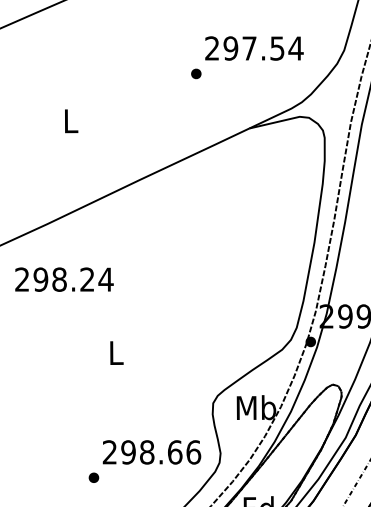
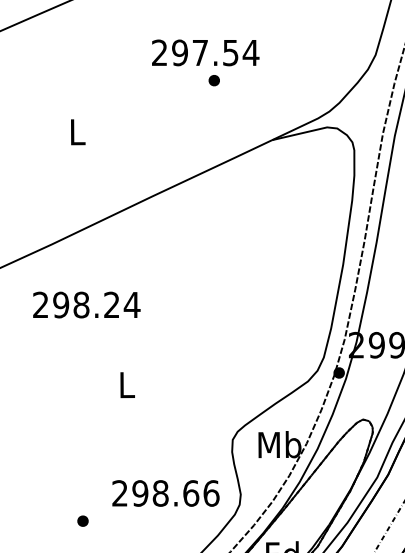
text: (254, 48) -> (205, 52), moved
text: (64, 279) -> (86, 304), moved
part: (93, 477) -> (82, 520), moved

